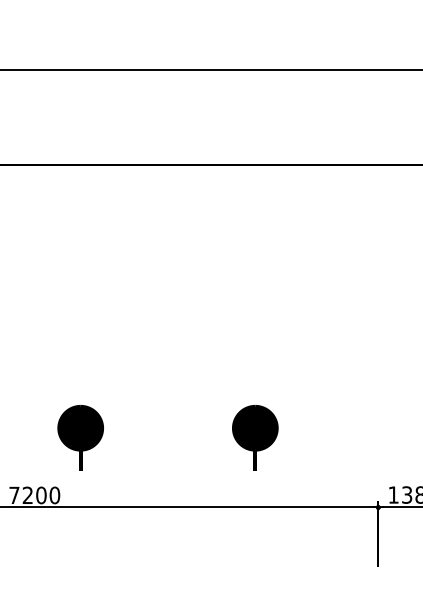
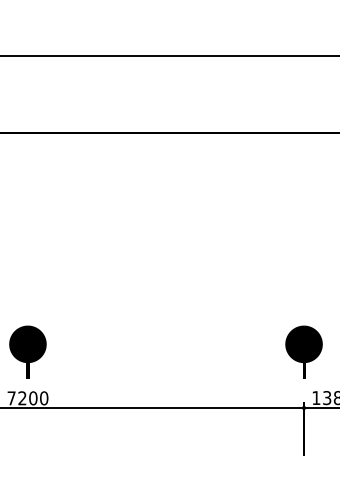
text: (80, 437) -> (27, 351), moved
text: (255, 437) -> (304, 351), moved

